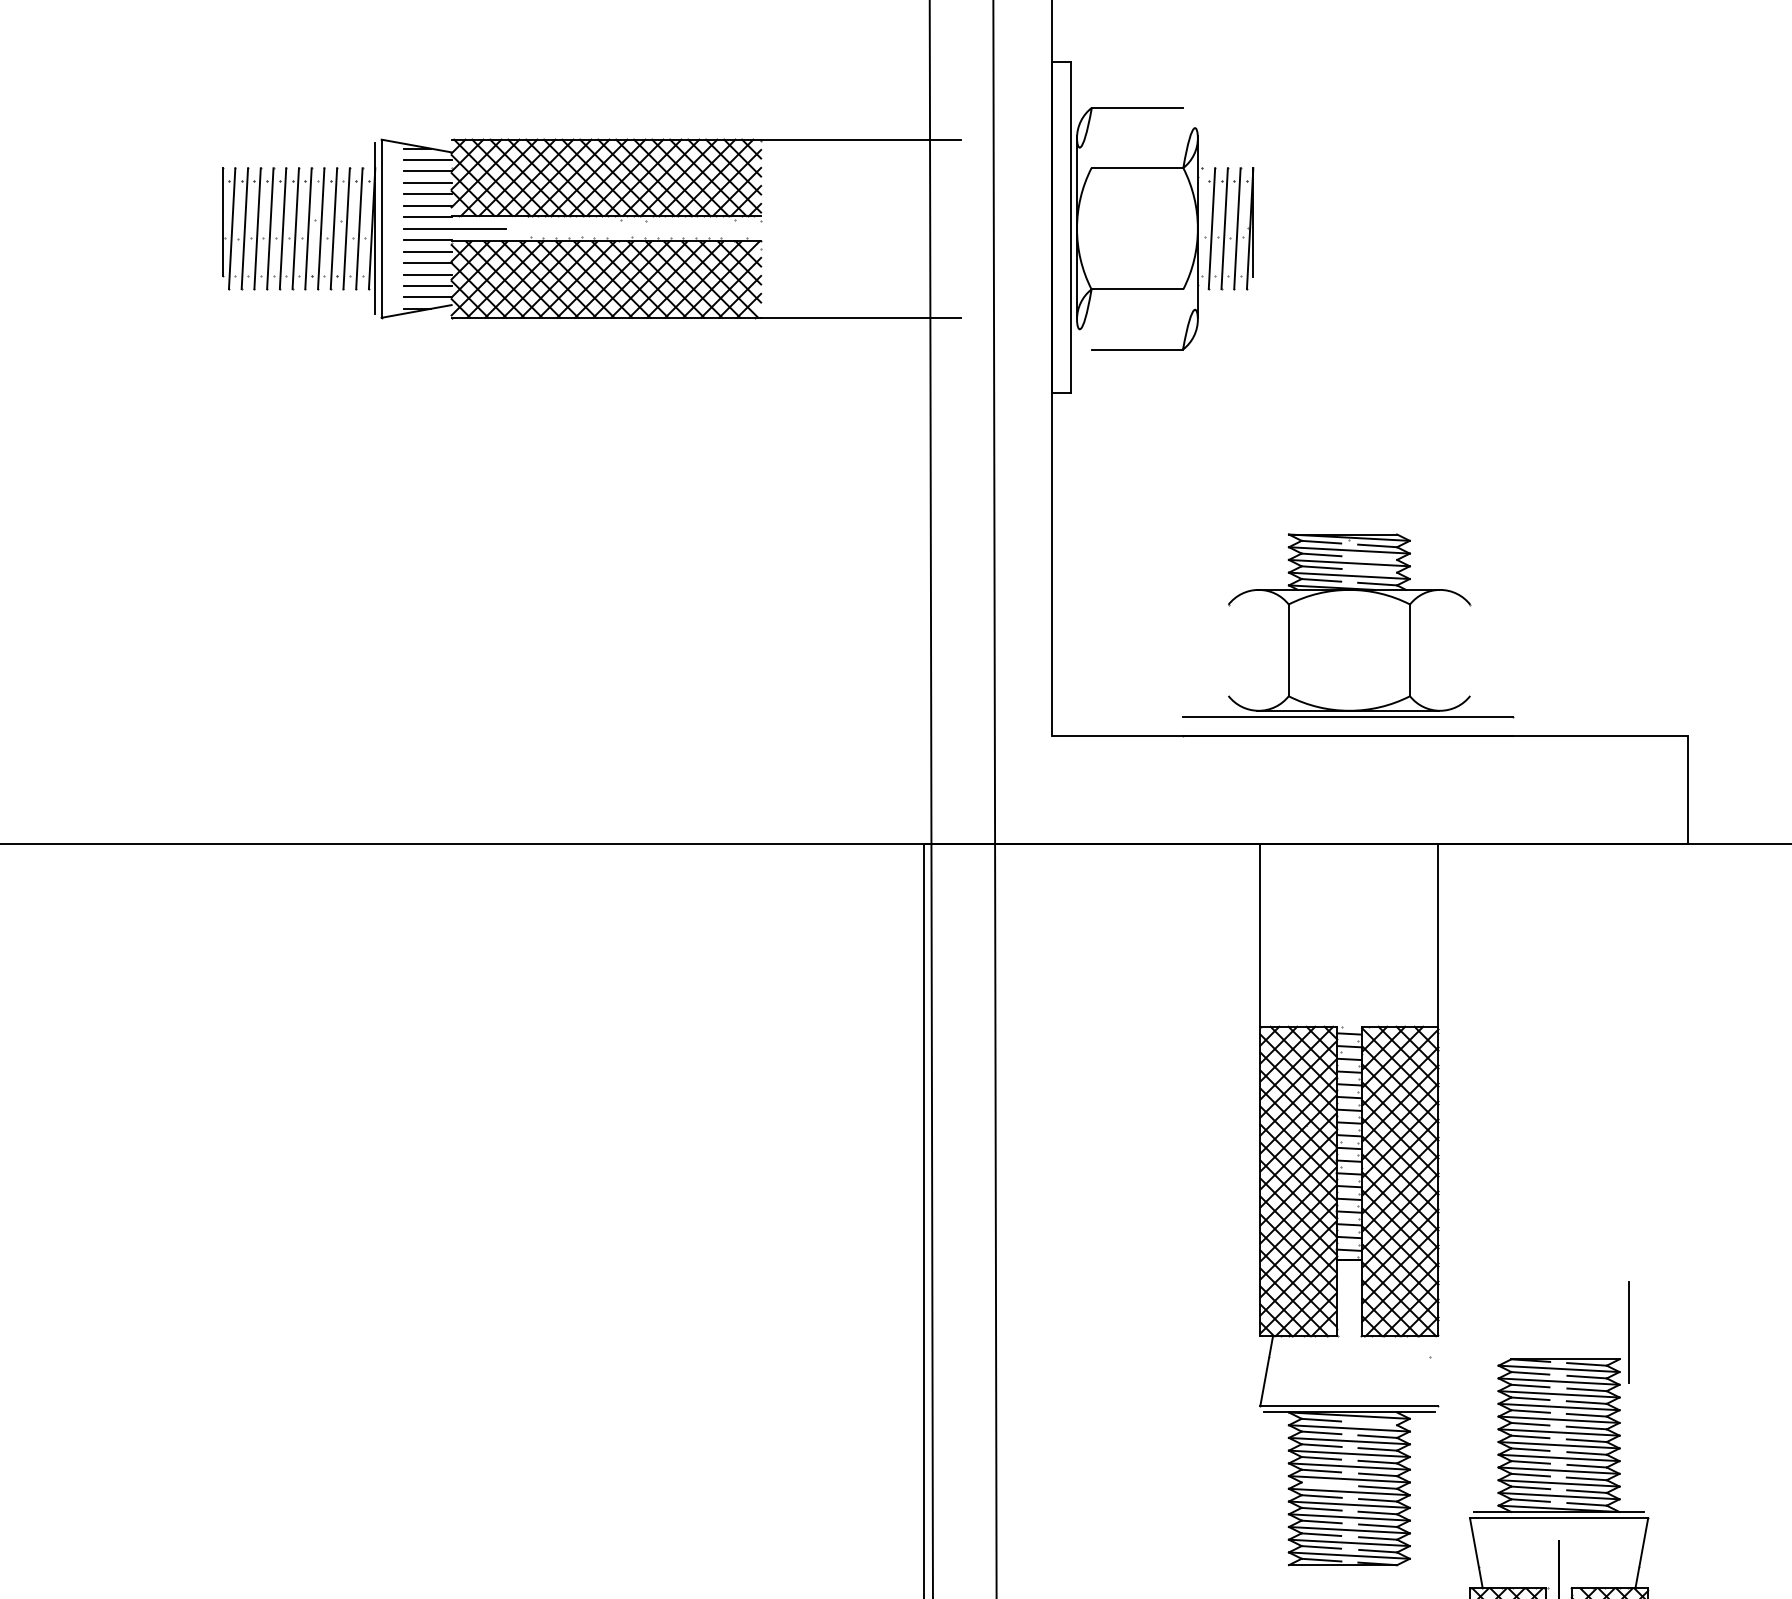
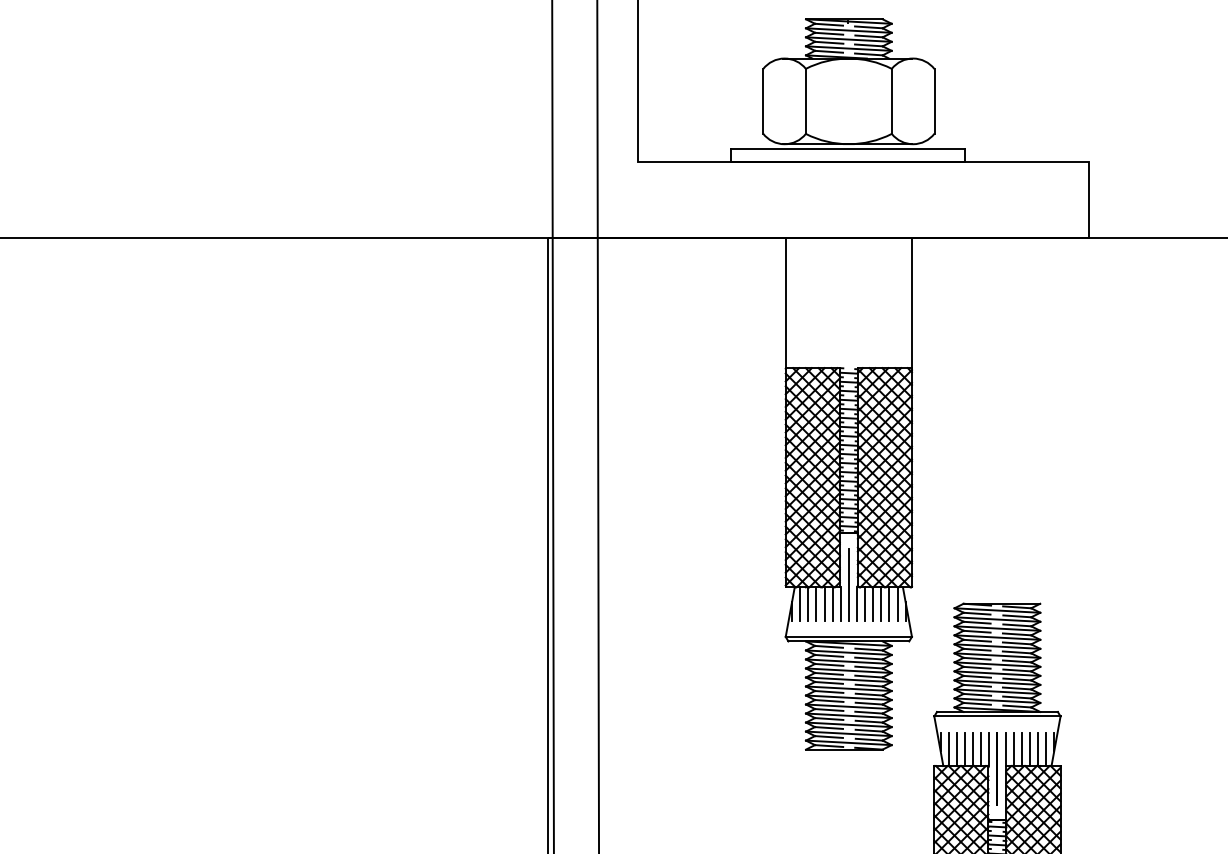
line: (1377, 558) -> (868, 36), added
line: (1377, 571) -> (868, 45), added
line: (1628, 1332) -> (848, 584), moved
line: (1431, 1371) -> (907, 612), added
line: (1377, 1423) -> (868, 649), added
line: (1321, 1483) -> (829, 691), added

